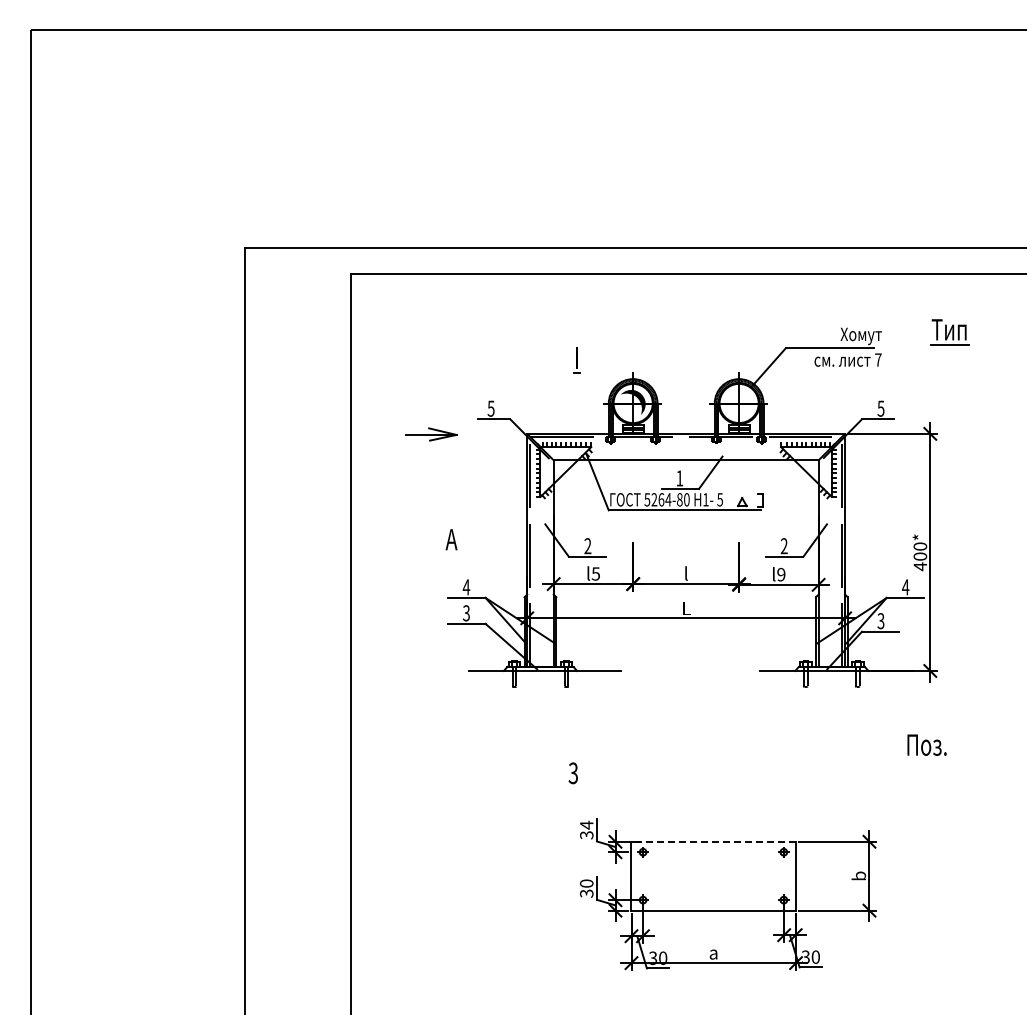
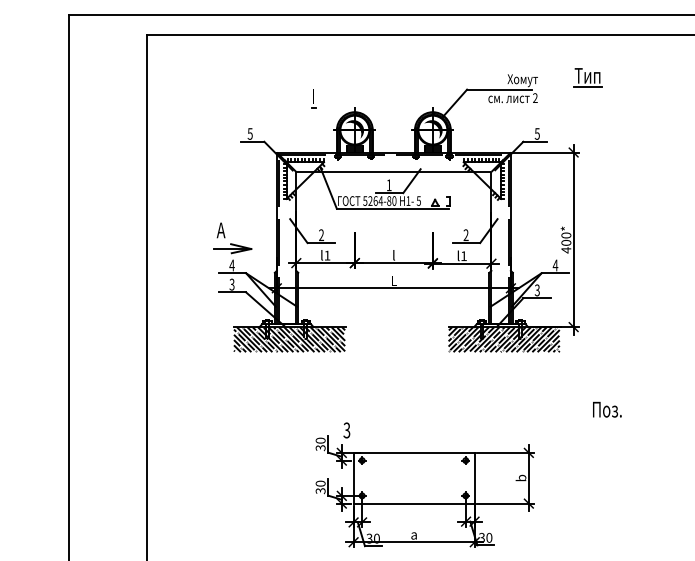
text: (878, 359) -> (535, 97), 7 -> 2
fill: (739, 402) -> (433, 129), added
part: (431, 434) -> (232, 248), moved
text: (595, 573) -> (327, 255), l5 -> l1
text: (781, 574) -> (464, 256), l9 -> l1
hatch: (544, 688) -> (289, 340), added
hatch: (835, 688) -> (503, 340), added
text: (757, 759) -> (482, 420), moved
text: (586, 824) -> (320, 440), 34 -> 30
line: (713, 841) -> (414, 452), dashed -> solid

